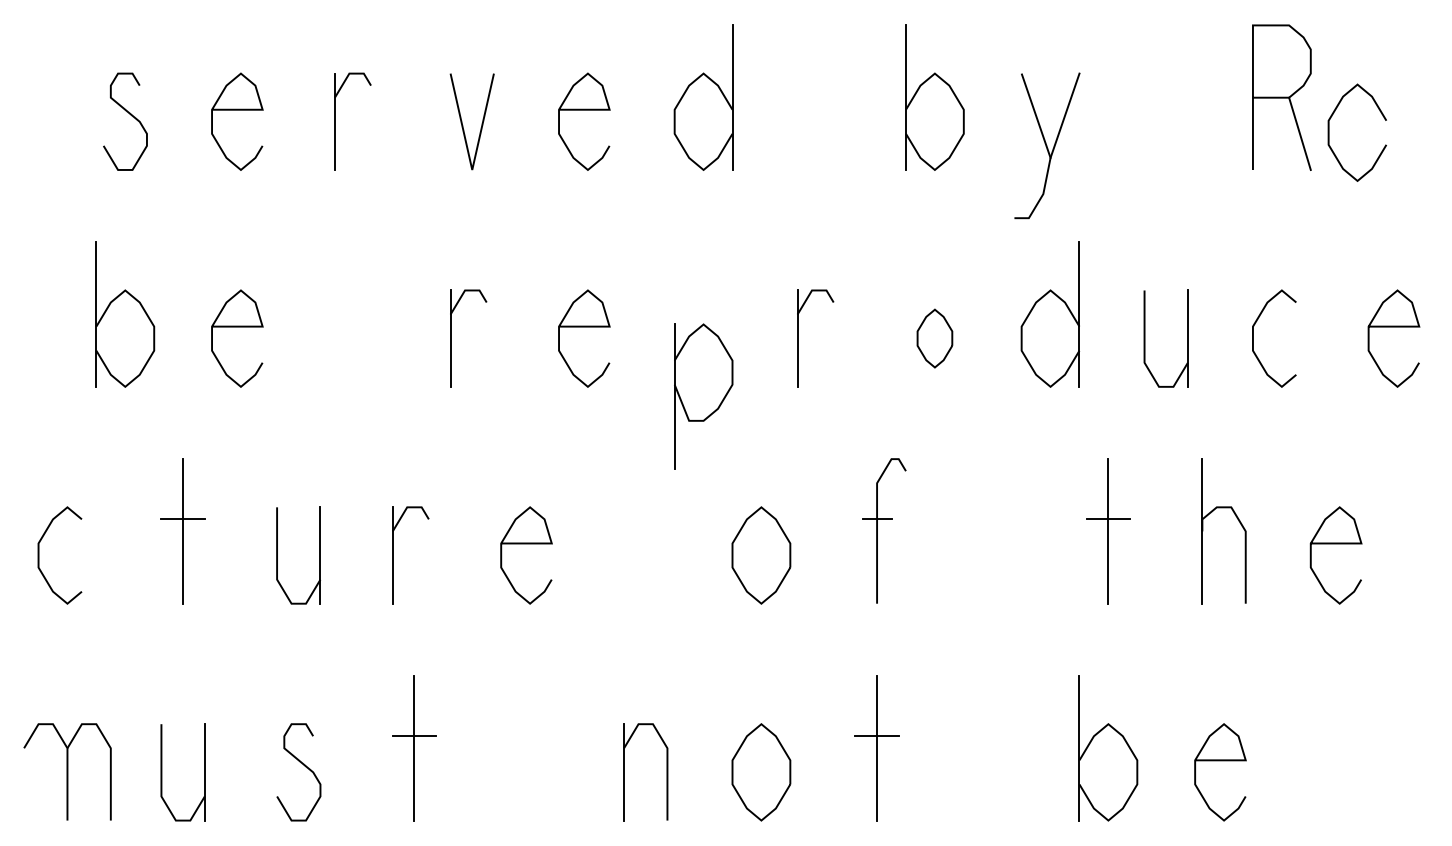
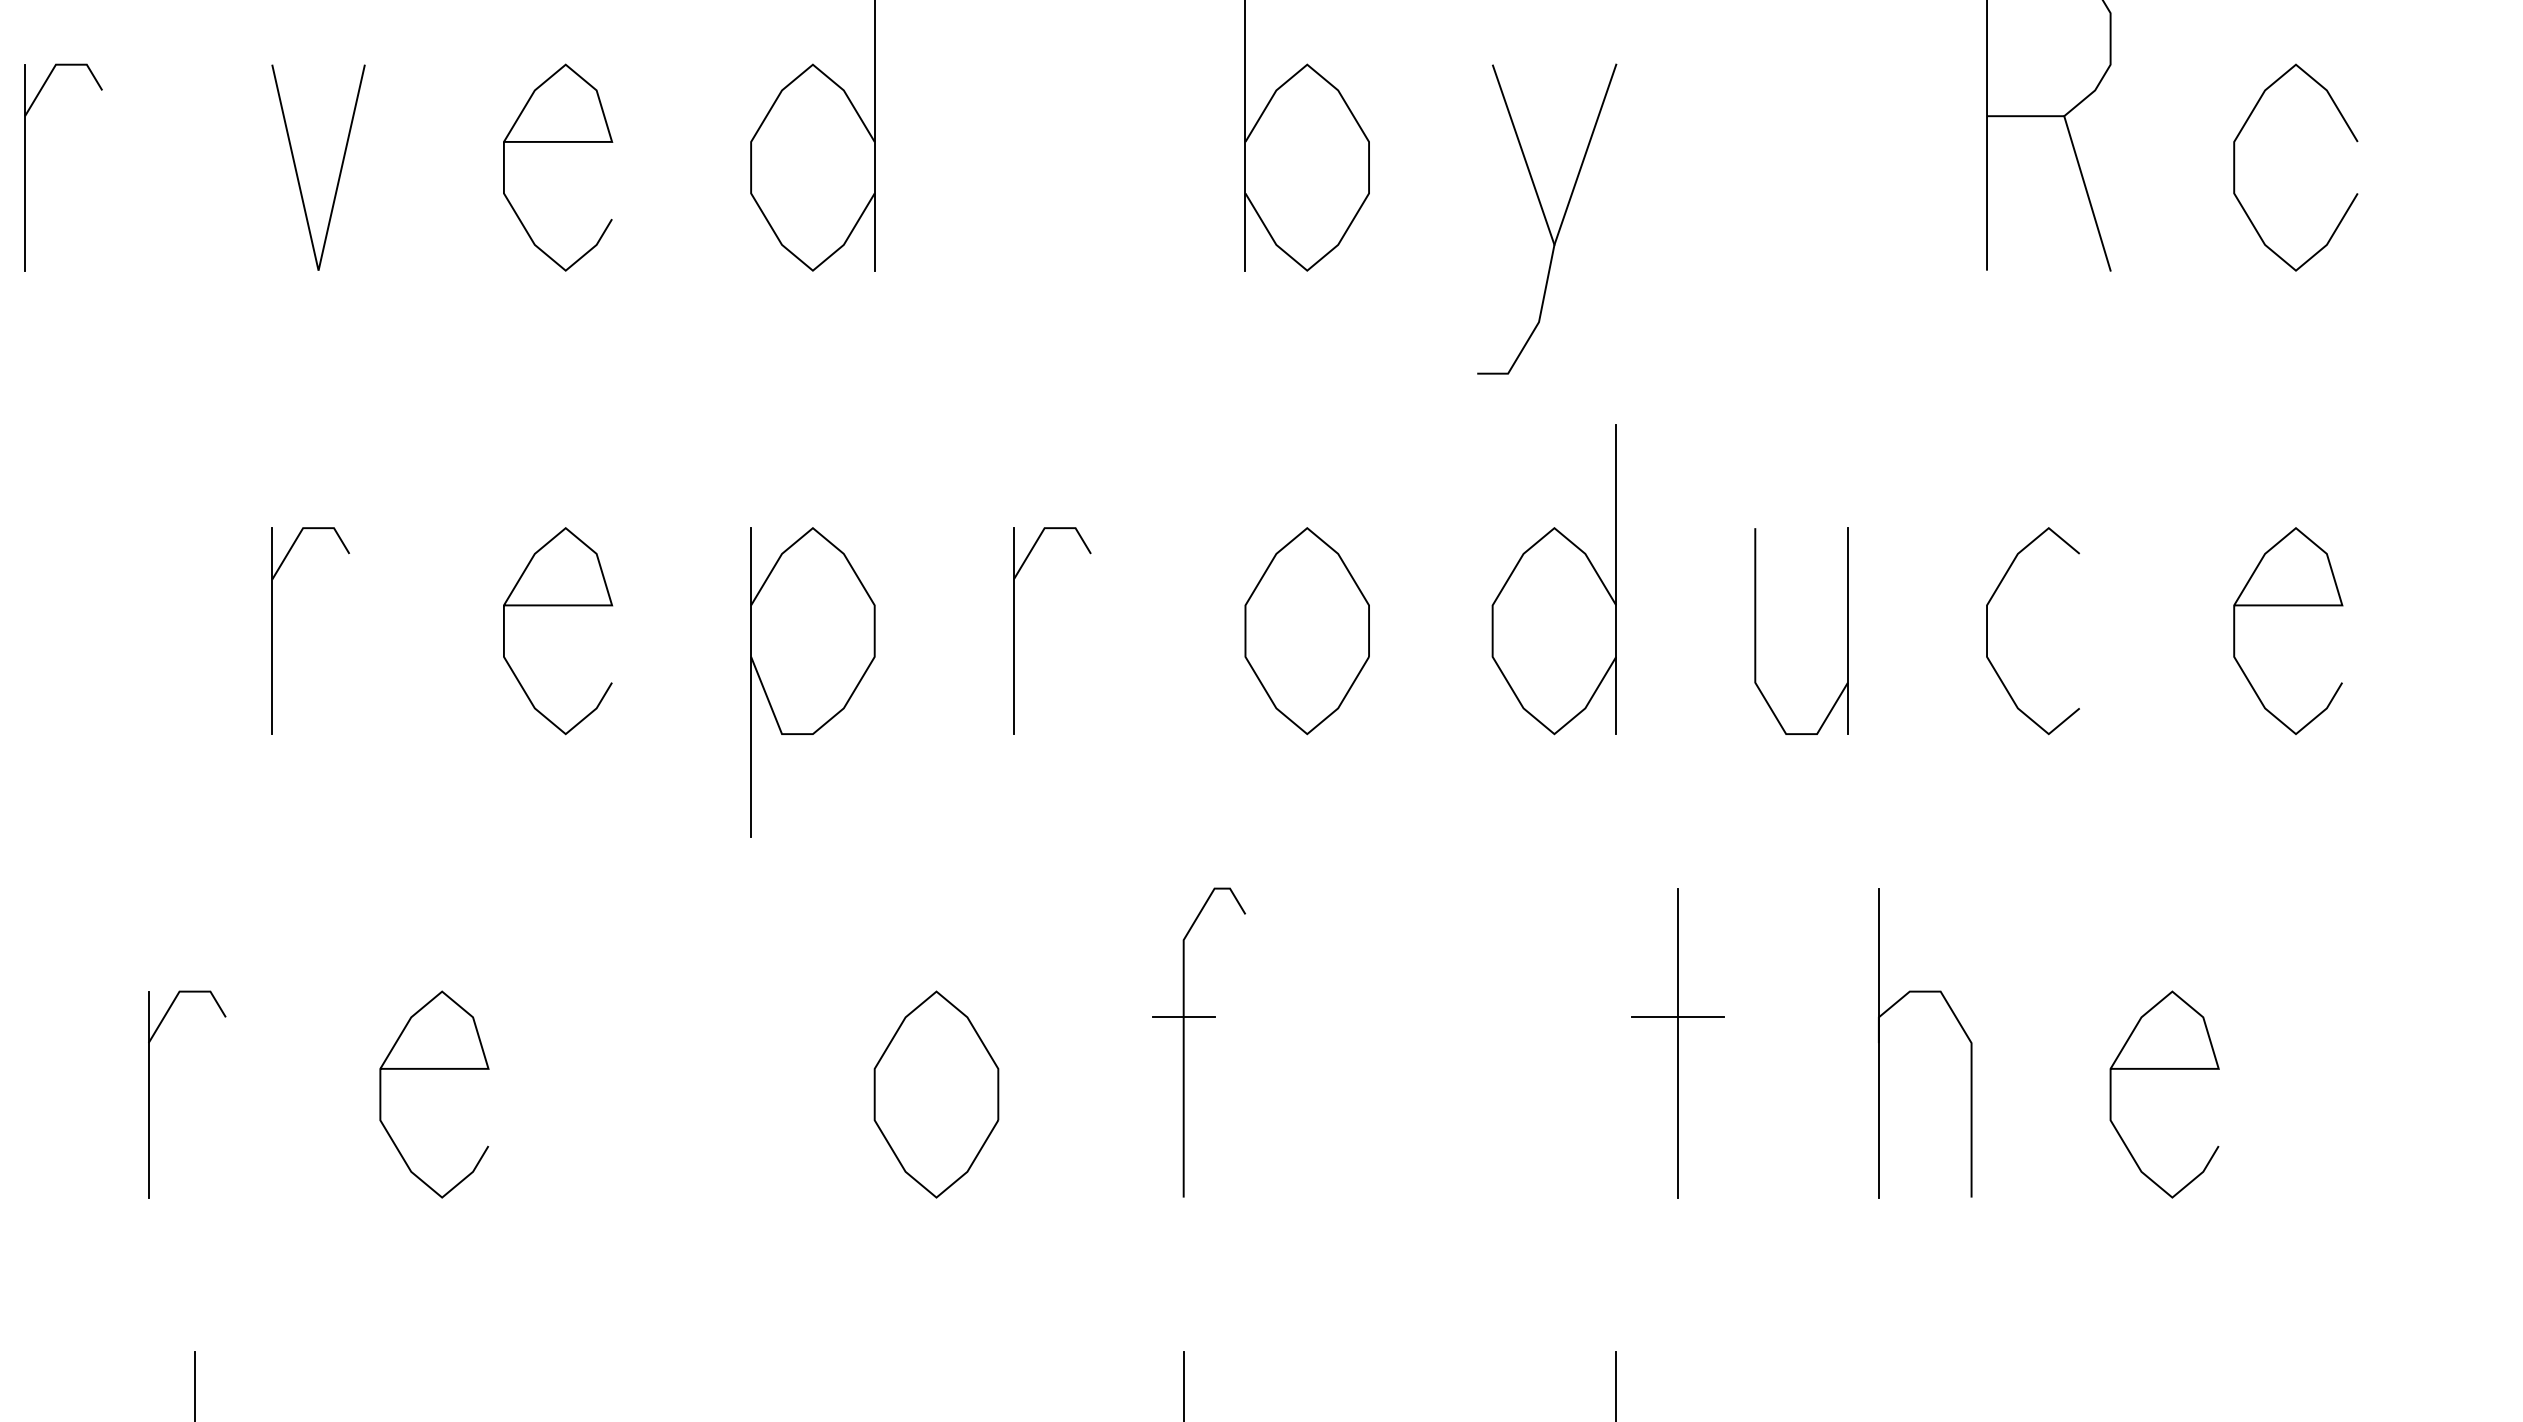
curve: (1329, 132) -> (2236, 167), moved
part: (934, 338) -> (1306, 630), size x1.67
part: (703, 396) -> (812, 682), moved

